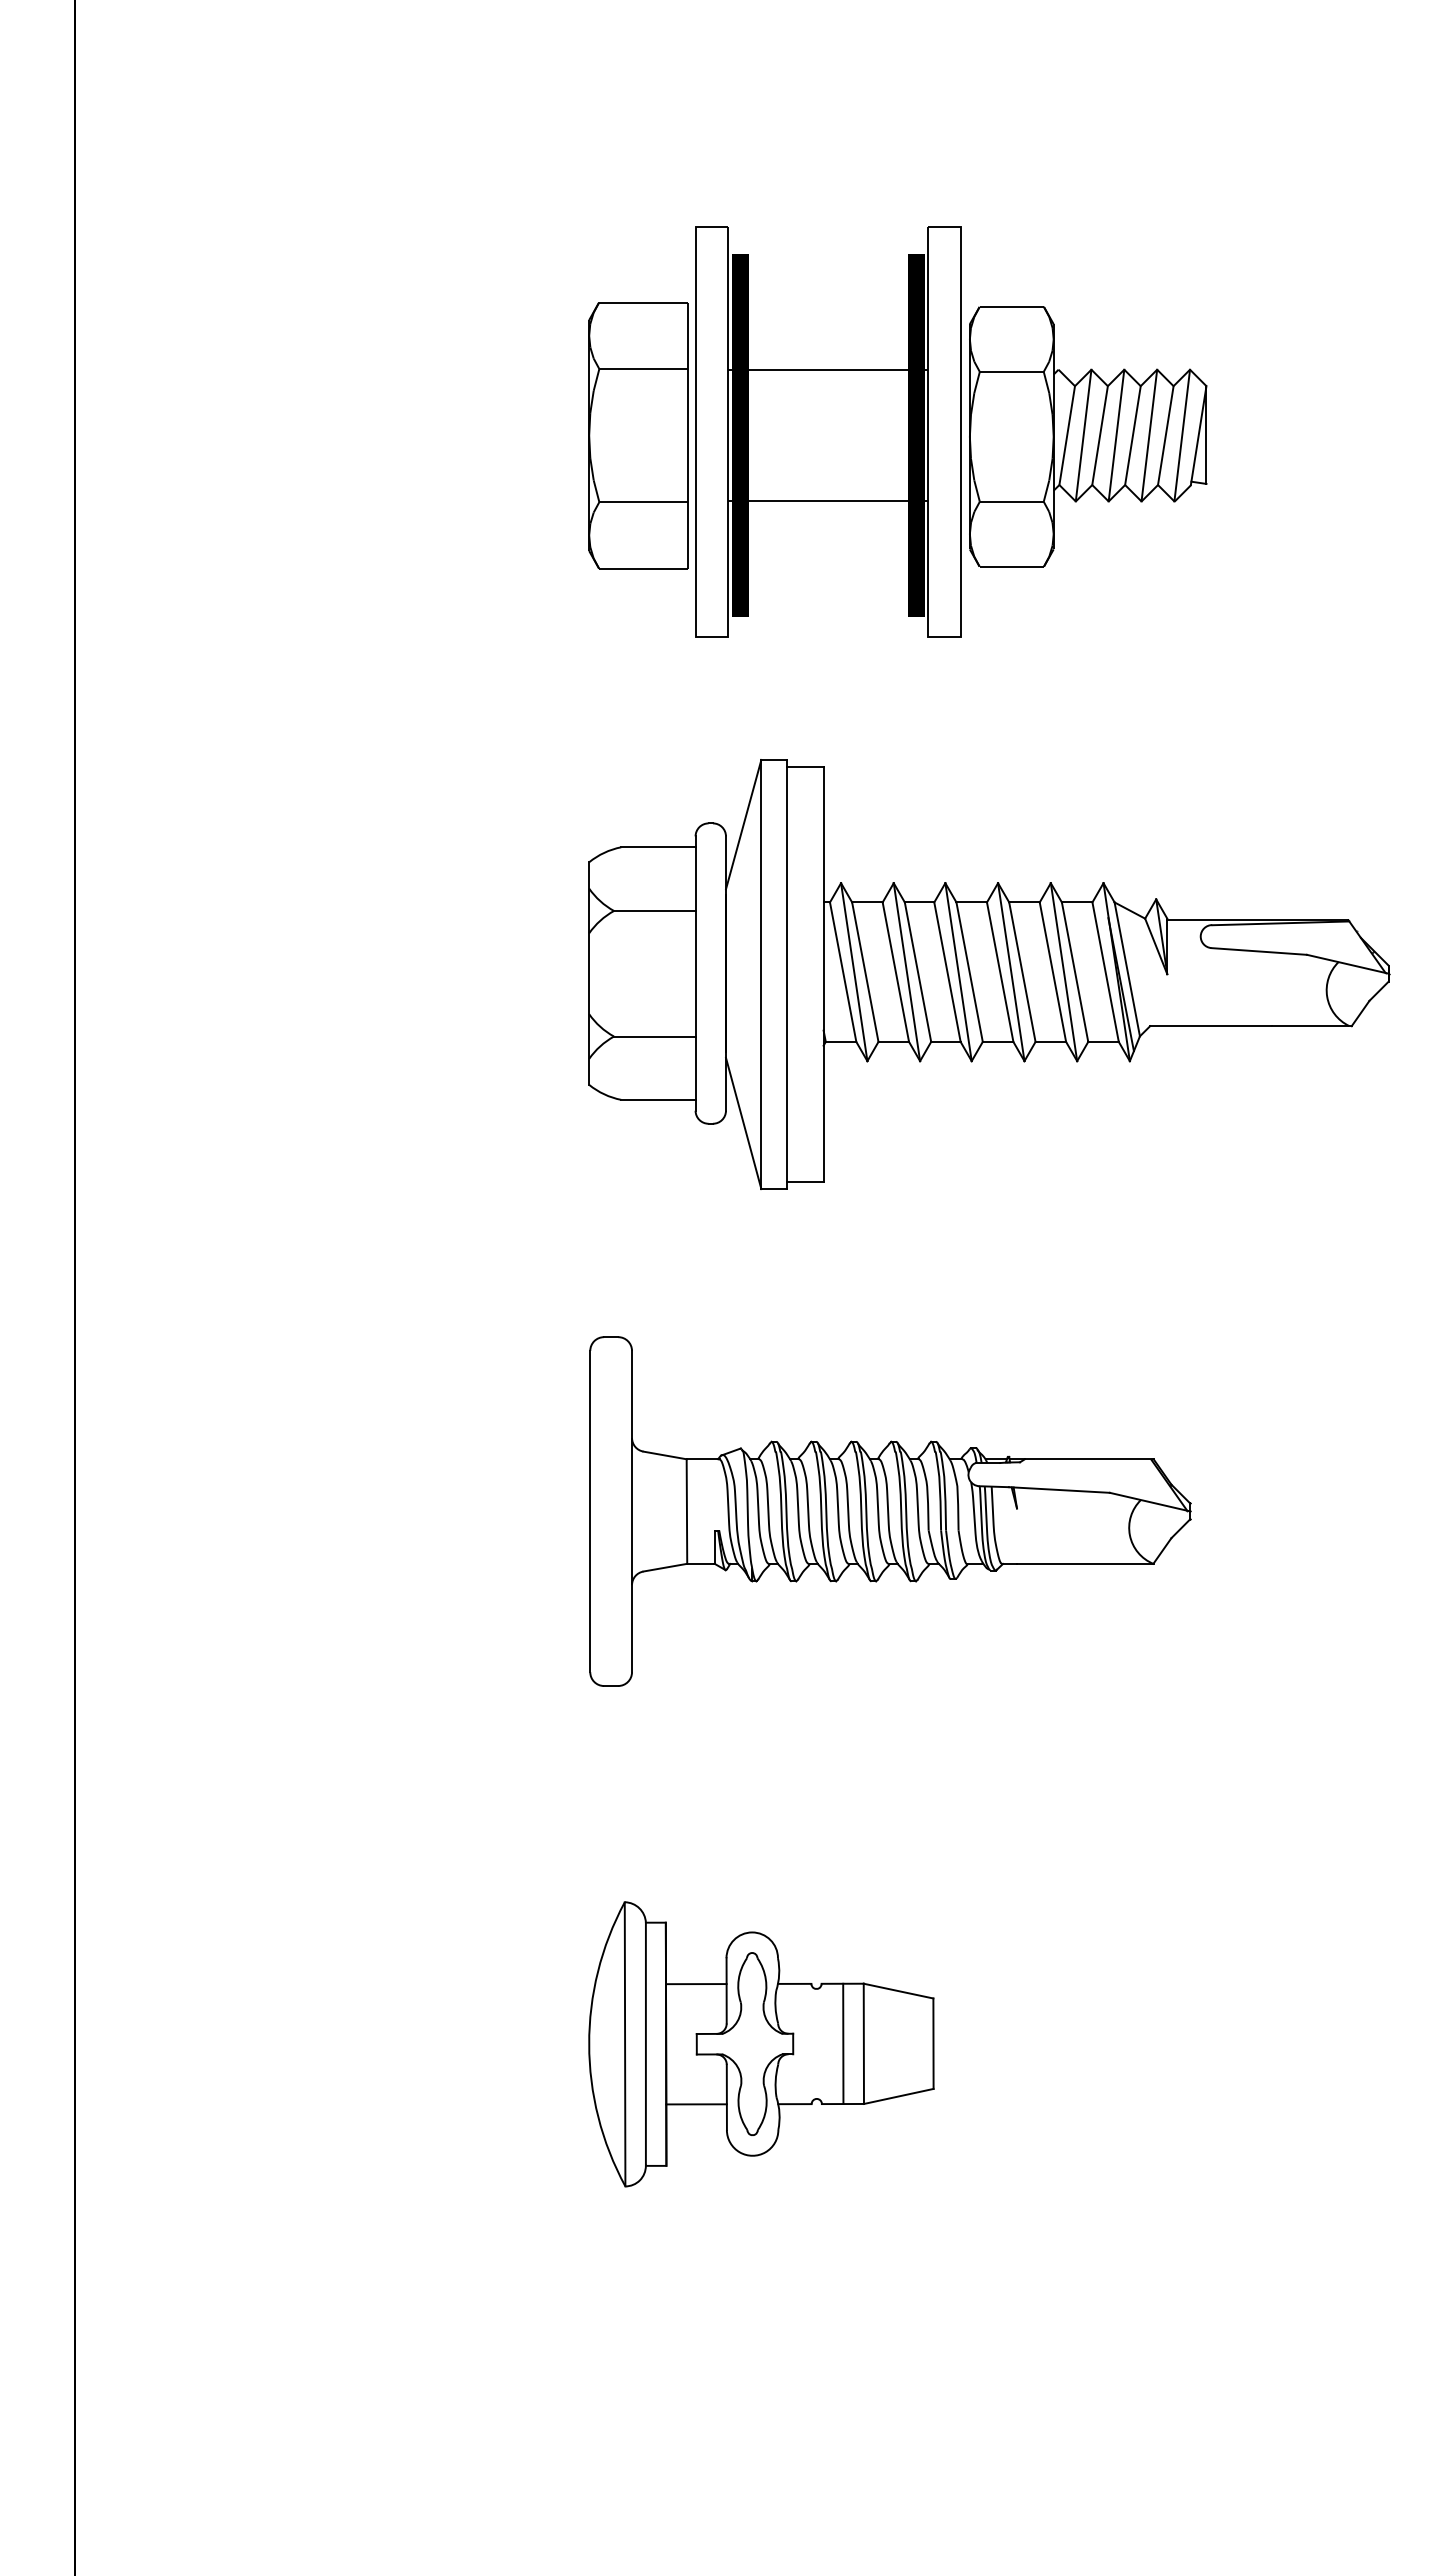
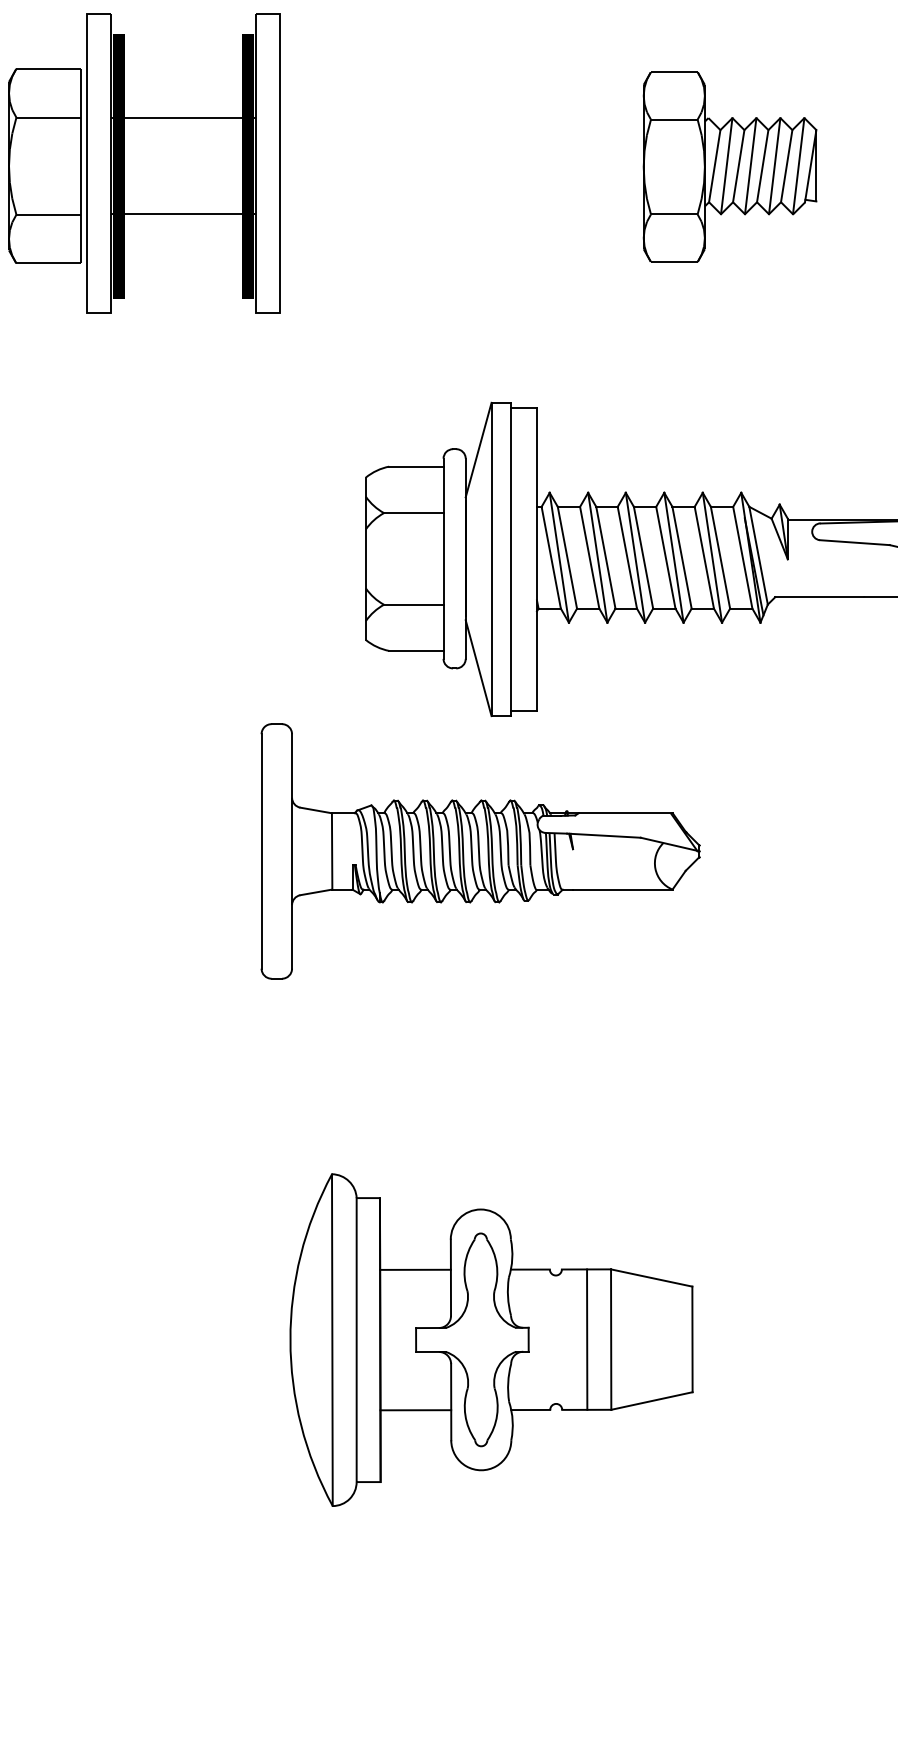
part: (774, 431) -> (144, 163), moved
part: (890, 1511) -> (480, 851), moved
part: (761, 2044) -> (491, 1340), size x1.6

